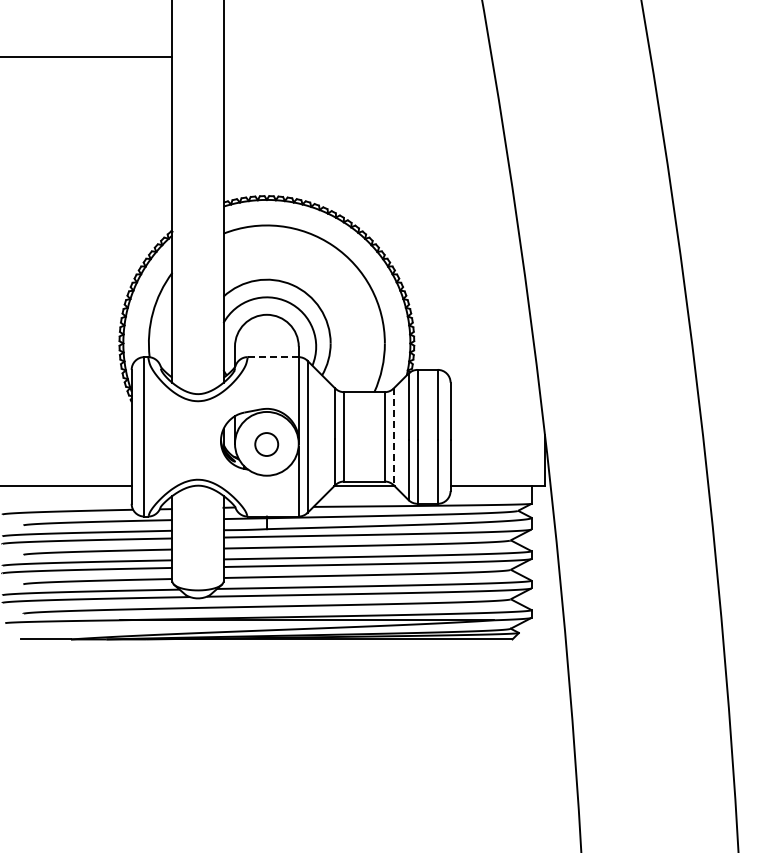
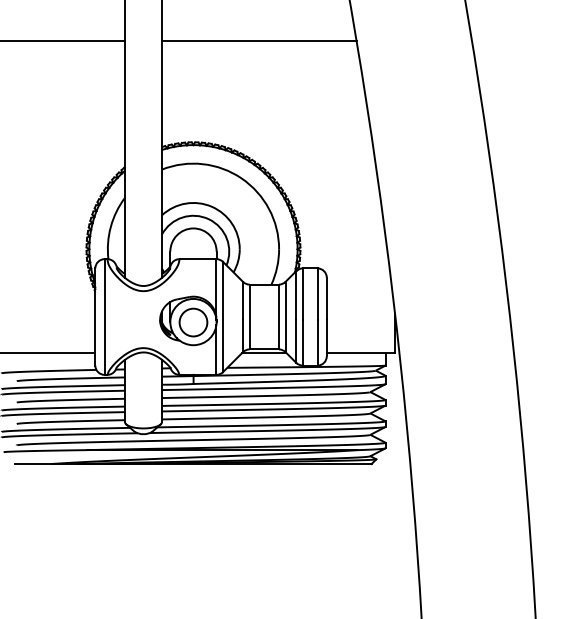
line: (357, 56) -> (259, 41), added
line: (272, 357) -> (197, 259), dashed -> solid
line: (393, 437) -> (285, 317), dashed -> solid
circle: (266, 444) -> (193, 322), size x1.67

